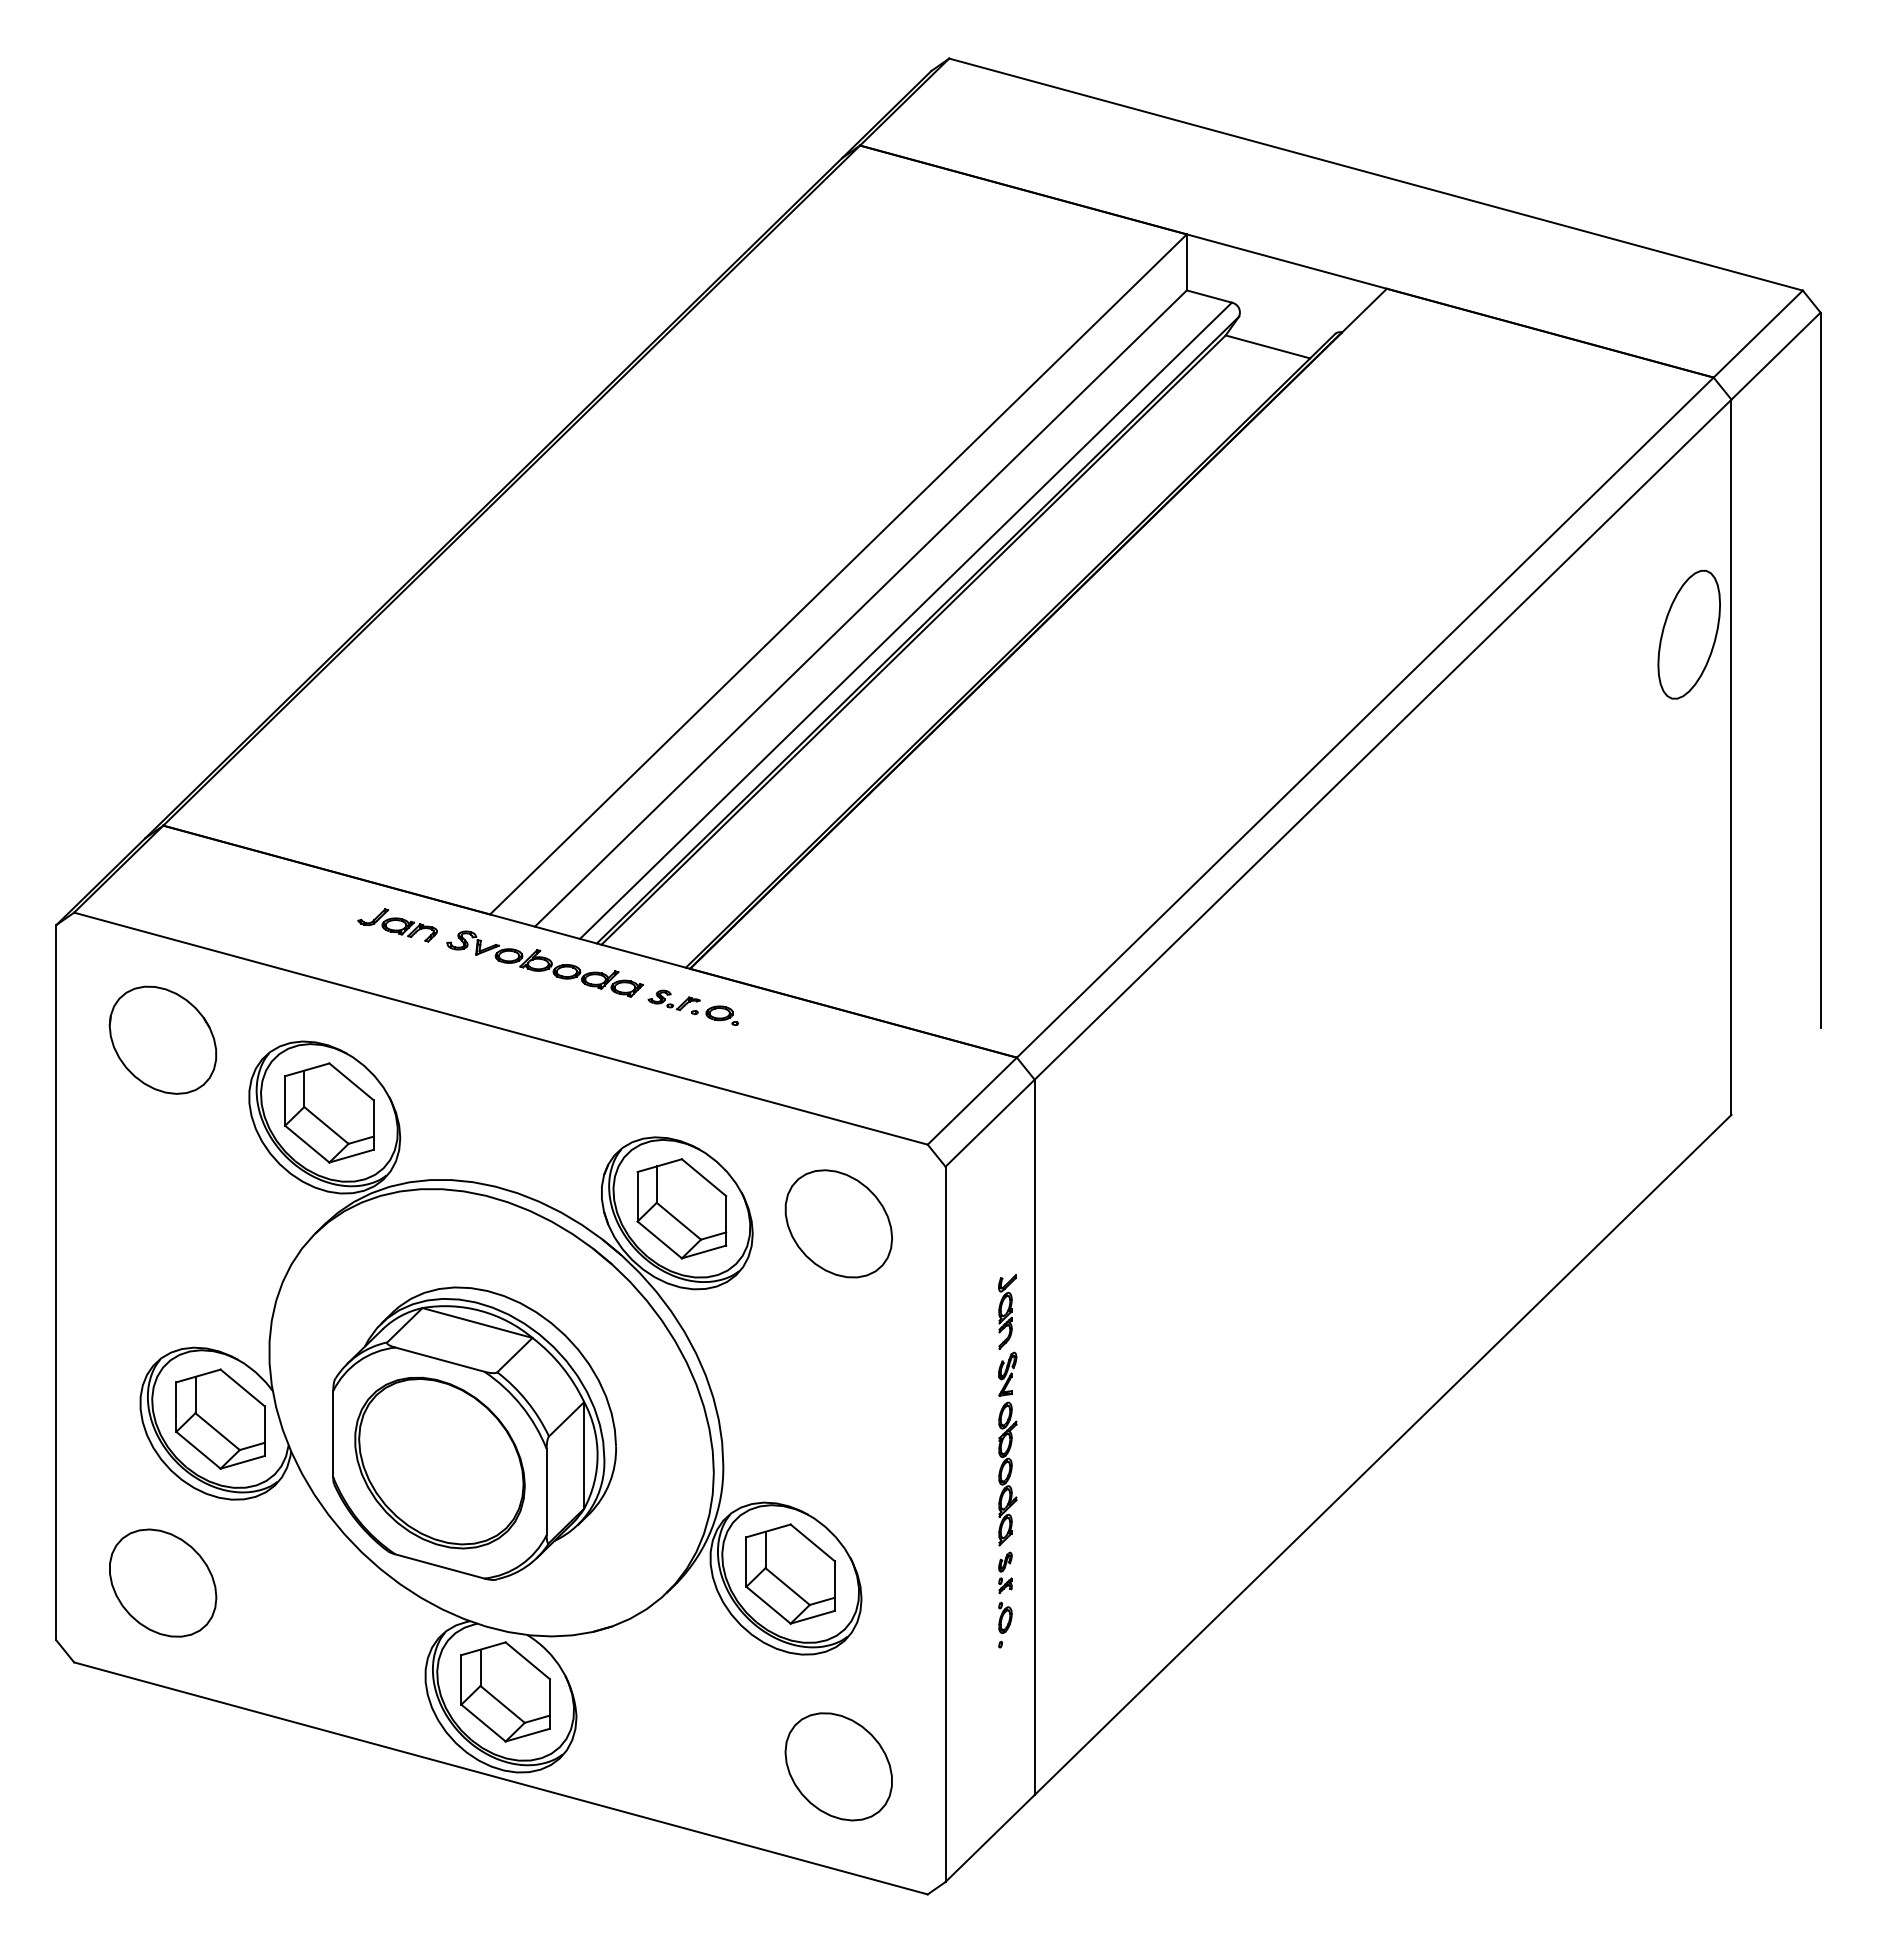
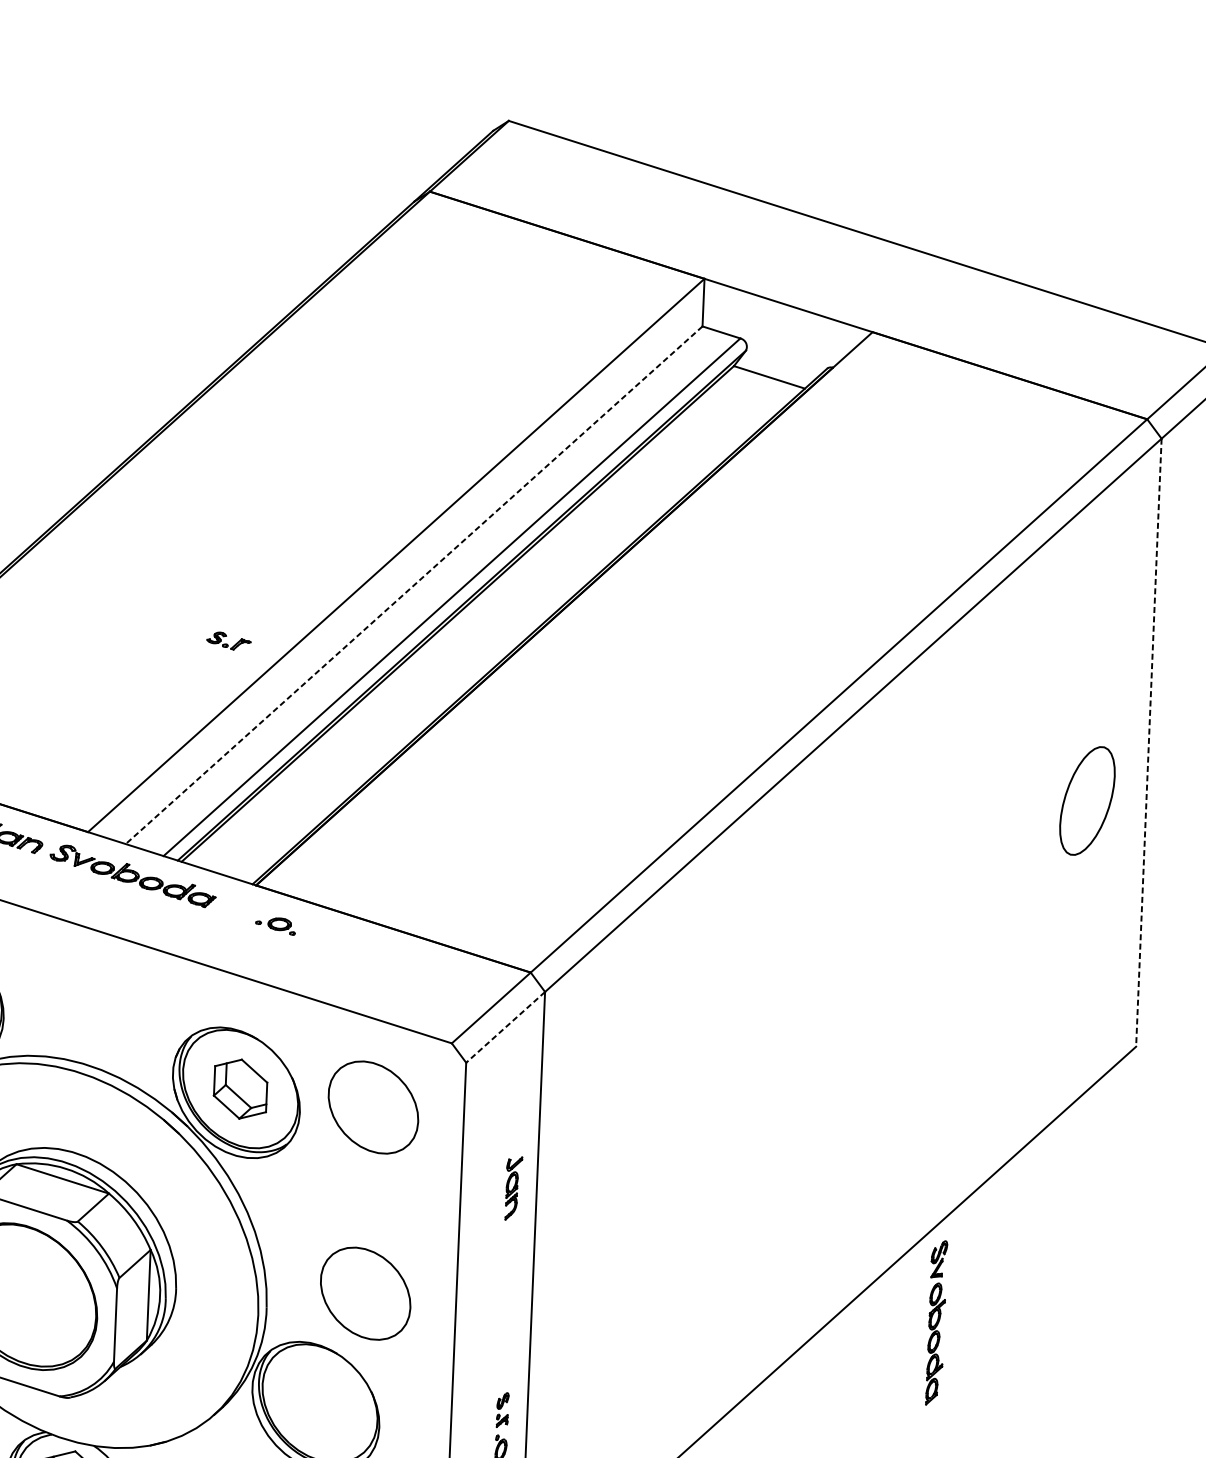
line: (860, 608) -> (413, 585), solid -> dashed
part: (1688, 634) -> (1086, 800), moved
line: (1731, 757) -> (1148, 742), solid -> dashed
part: (673, 1000) -> (228, 641), moved
line: (989, 1123) -> (505, 1027), solid -> dashed
part: (681, 1208) -> (240, 1088), size x0.7
part: (838, 1442) -> (365, 1293), added
part: (1007, 1448) -> (936, 1322), moved
part: (790, 1573) -> (319, 1403), removed

